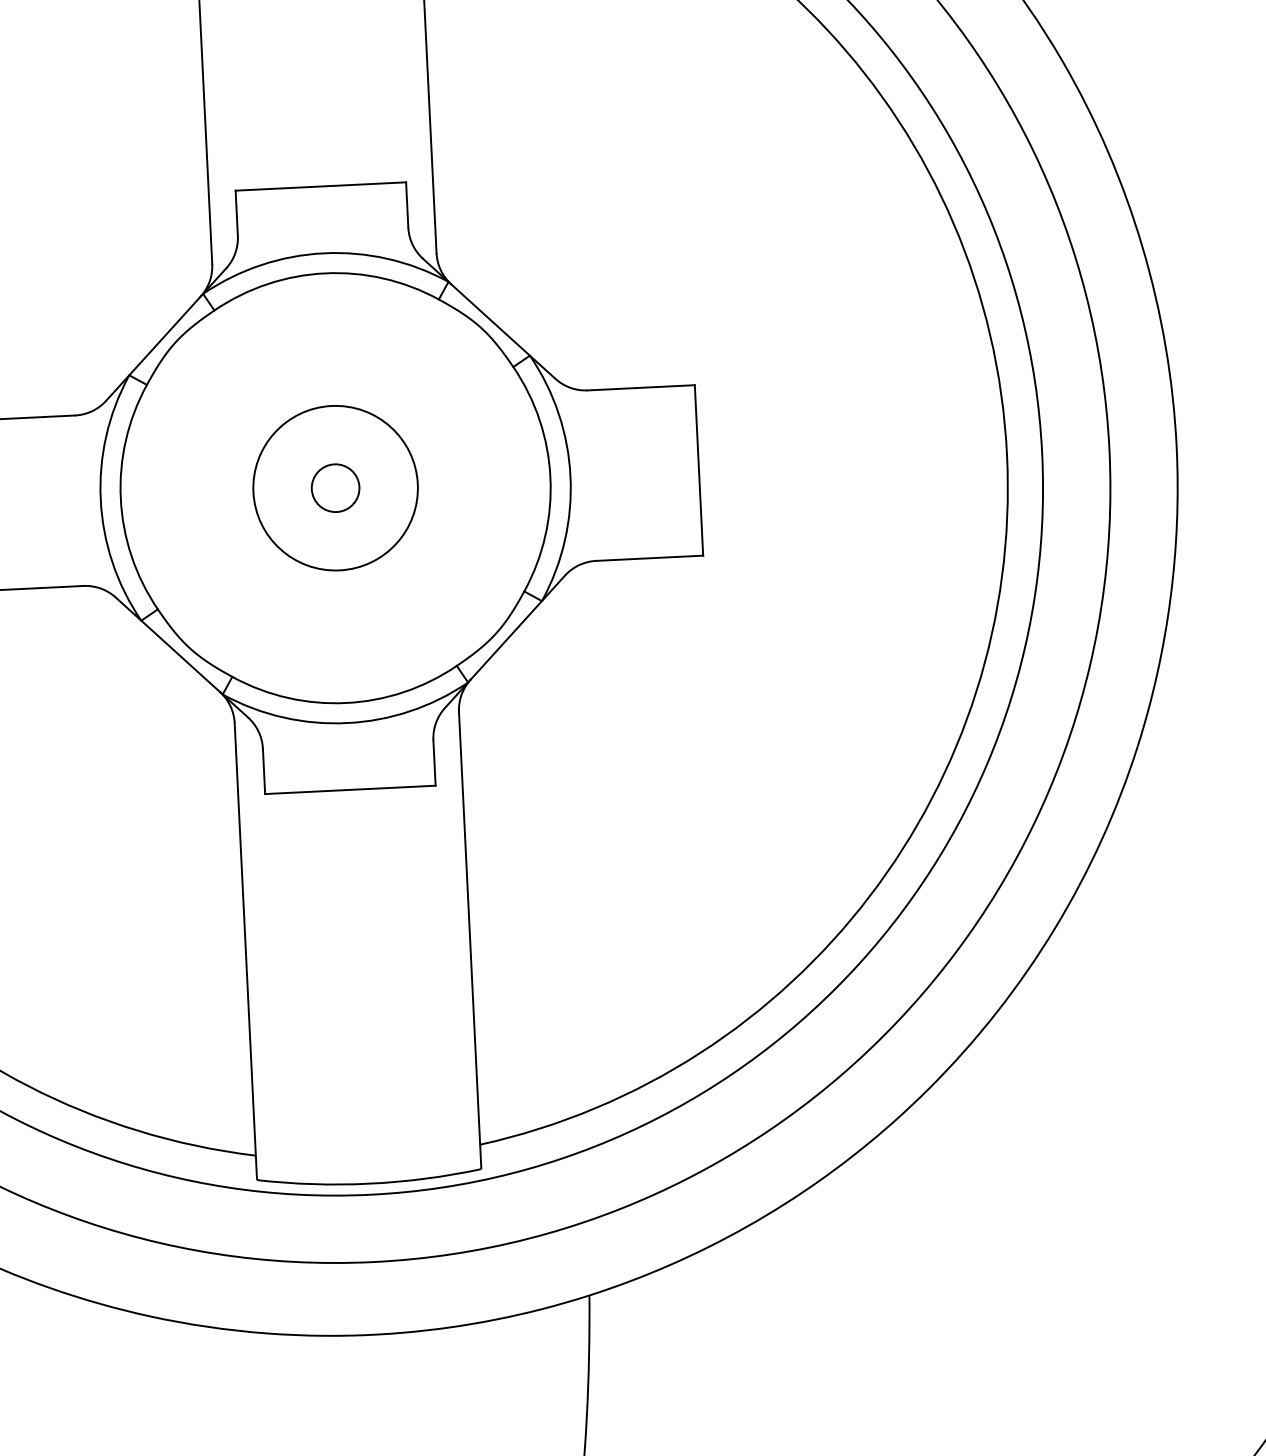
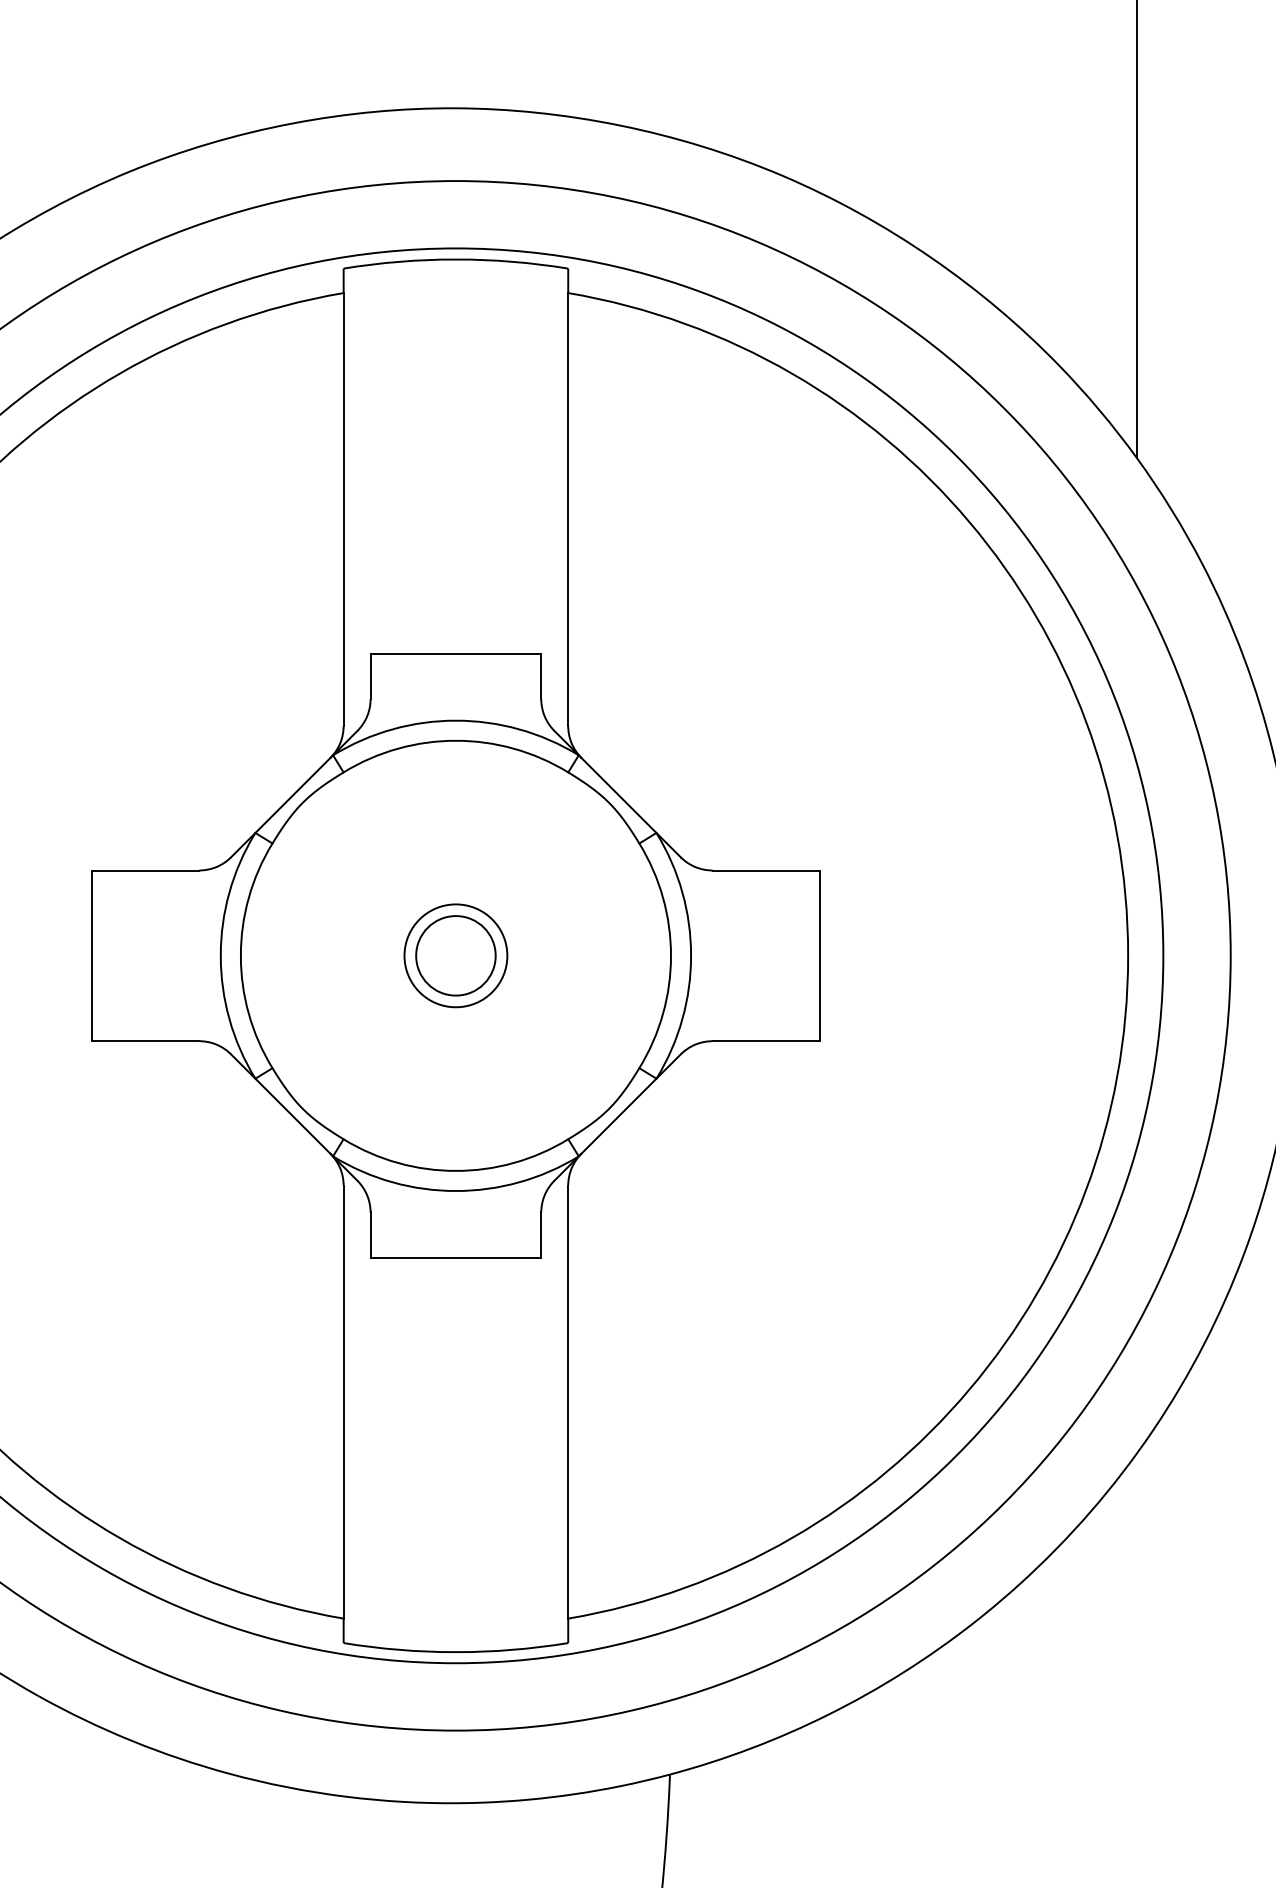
circle: (335, 487) -> (455, 955), size x0.62
circle: (335, 487) -> (455, 955), size x1.67

